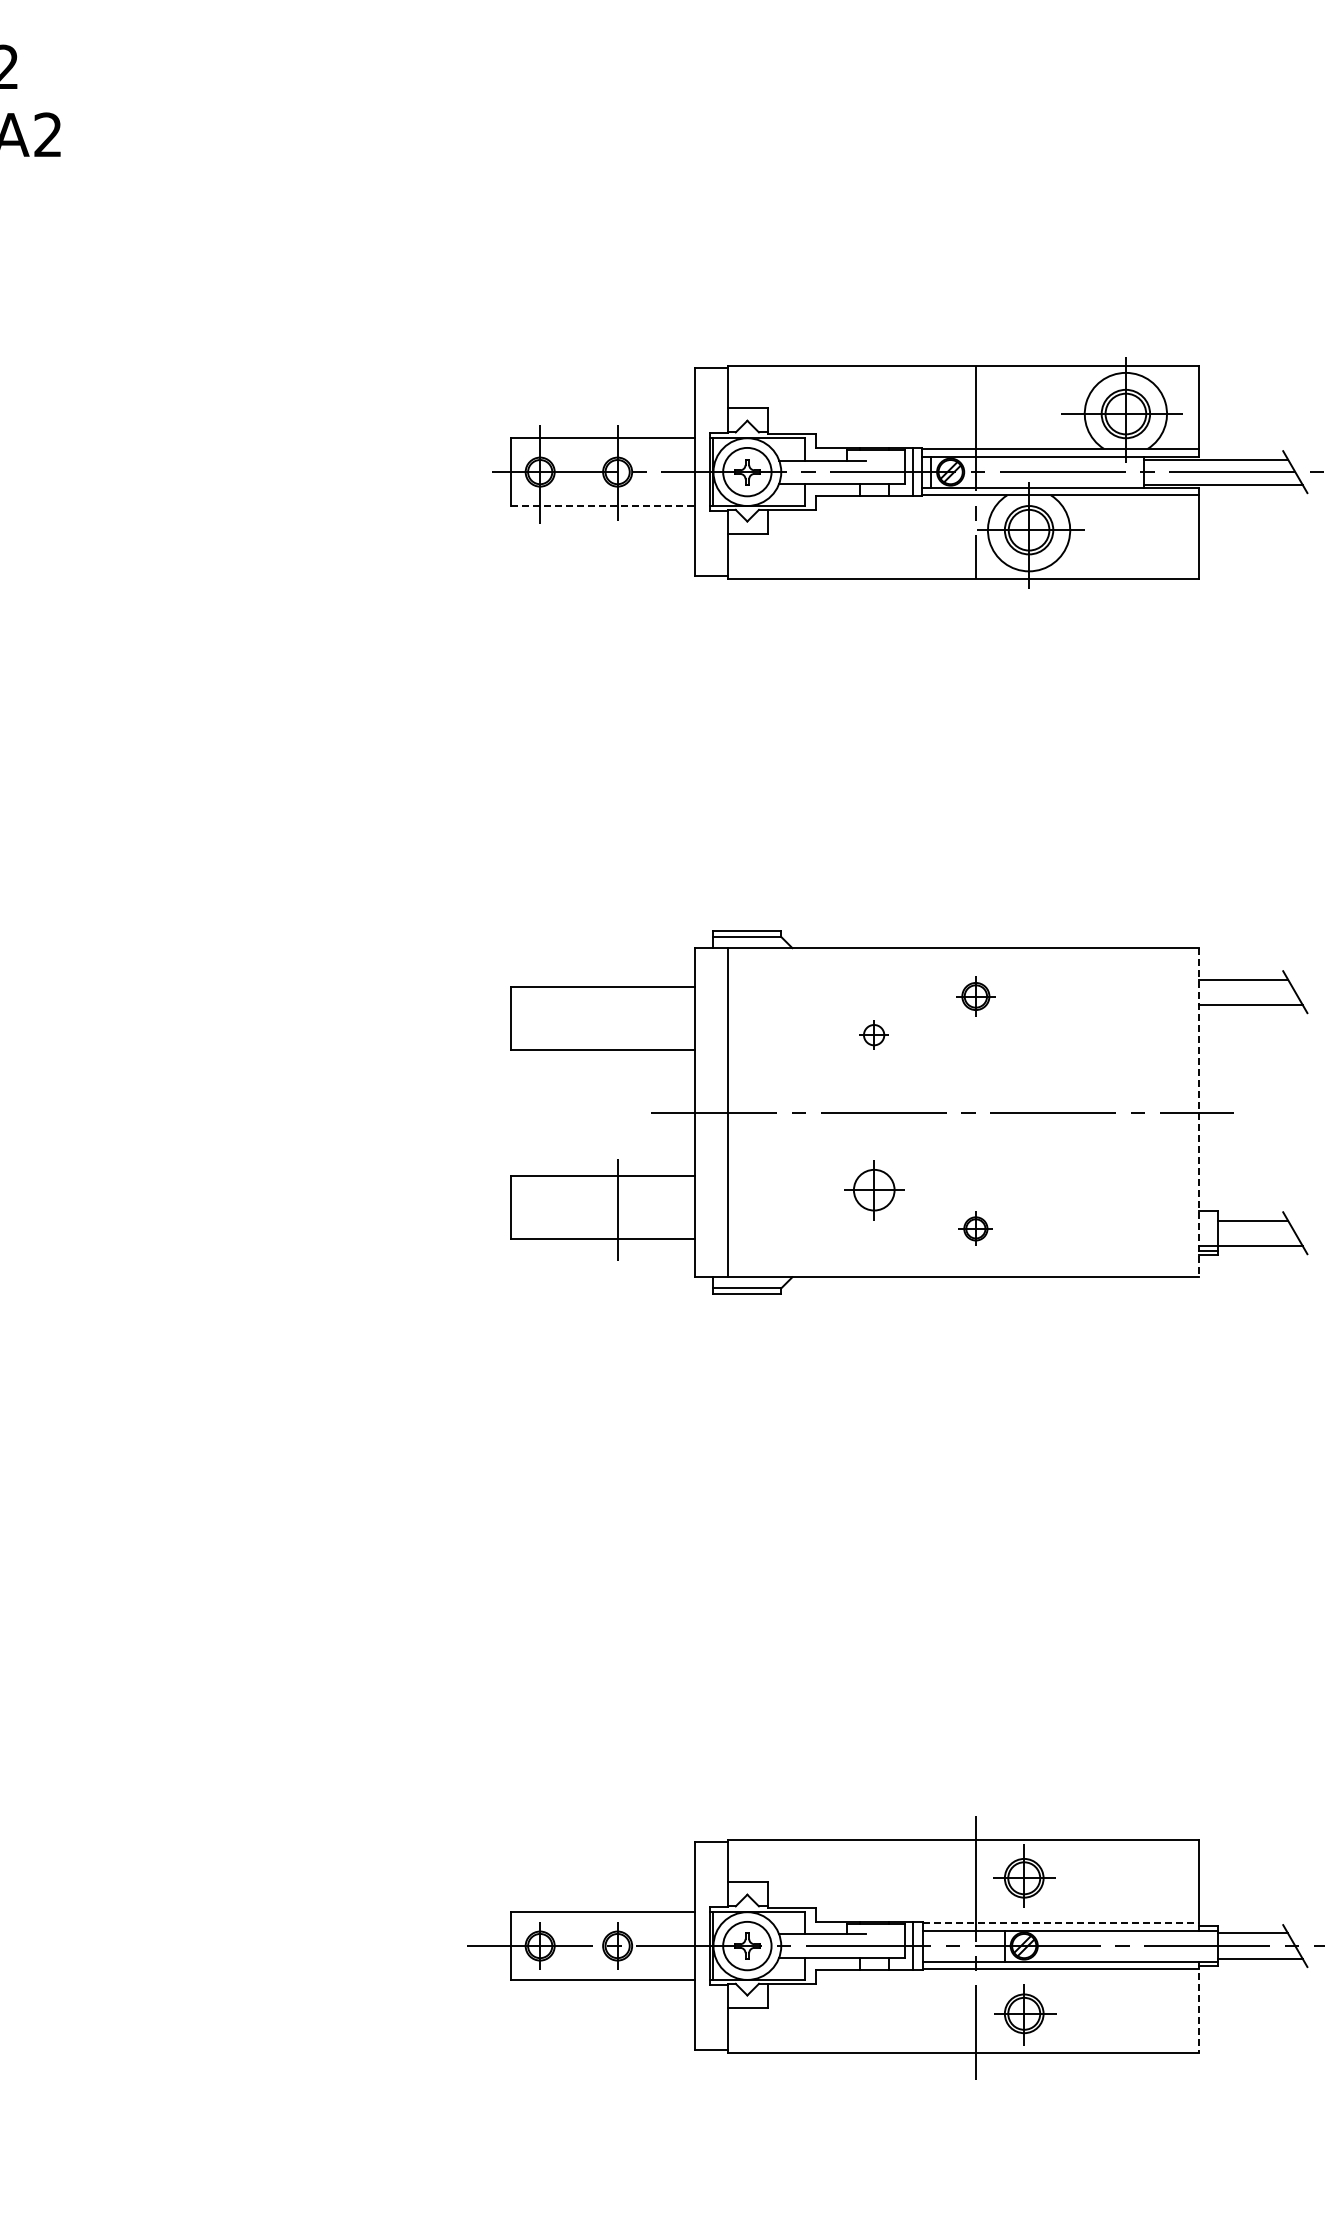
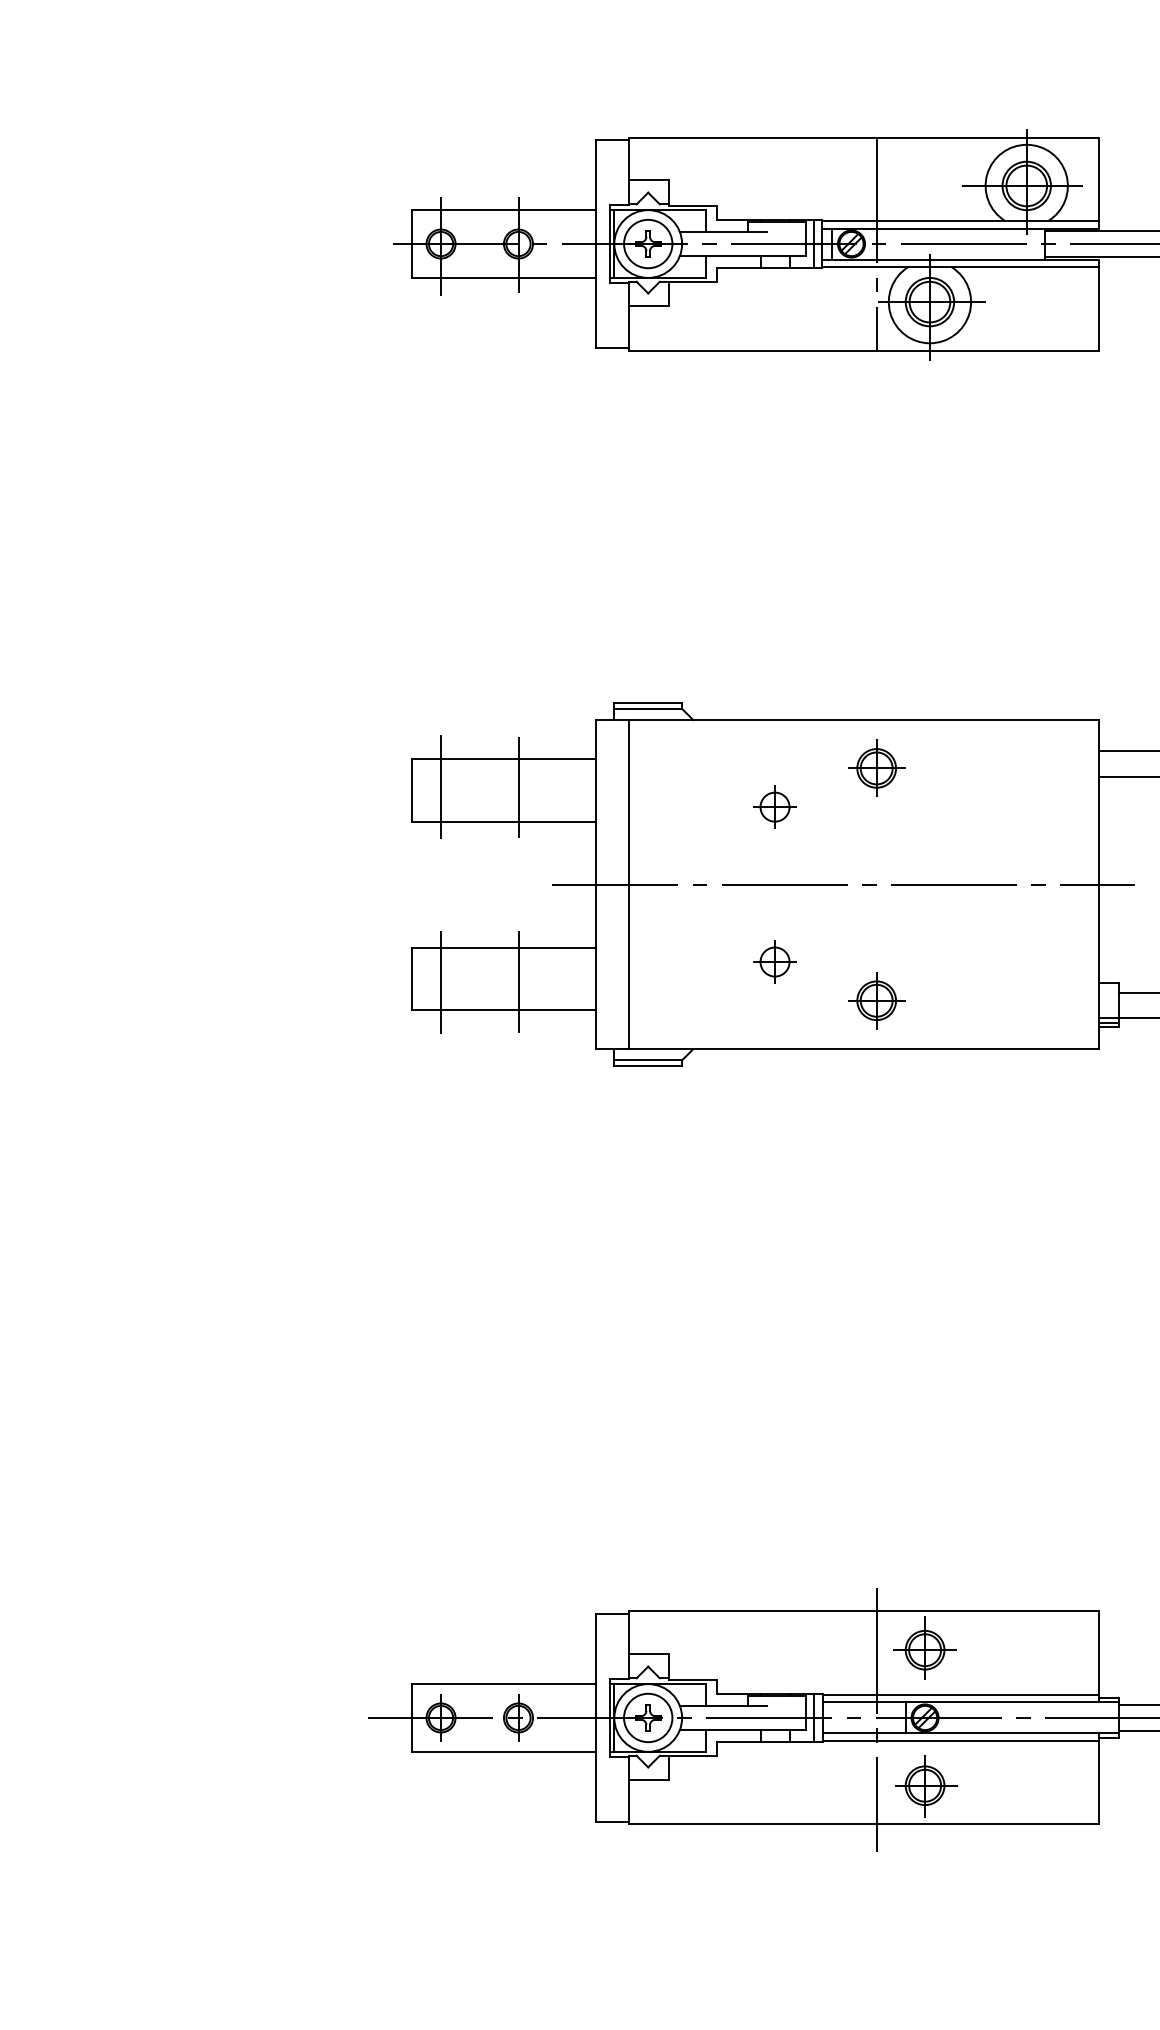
line: (603, 506) -> (504, 278), dashed -> solid
part: (975, 996) -> (876, 768), size x1.43
line: (540, 1014) -> (441, 786), added
line: (617, 1015) -> (518, 787), added
part: (873, 1034) -> (774, 806), size x1.43
line: (1198, 1112) -> (1099, 884), dashed -> solid
part: (873, 1189) -> (774, 961), size x0.71
line: (540, 1210) -> (441, 982), added
part: (975, 1228) -> (876, 1000), size x1.67
line: (1060, 1922) -> (961, 1694), dashed -> solid
line: (1198, 2007) -> (1099, 1779), dashed -> solid

